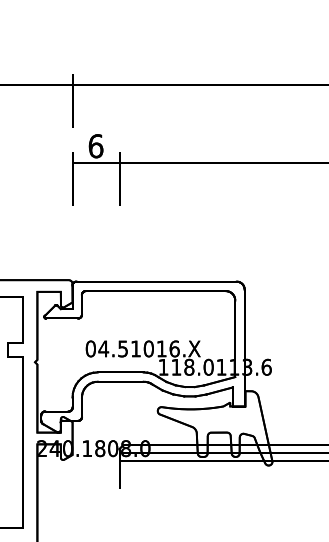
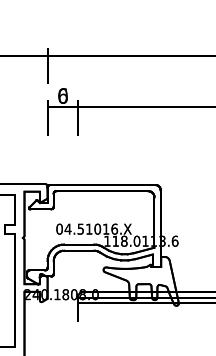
text: (95, 145) -> (62, 95), 6 -> 0

